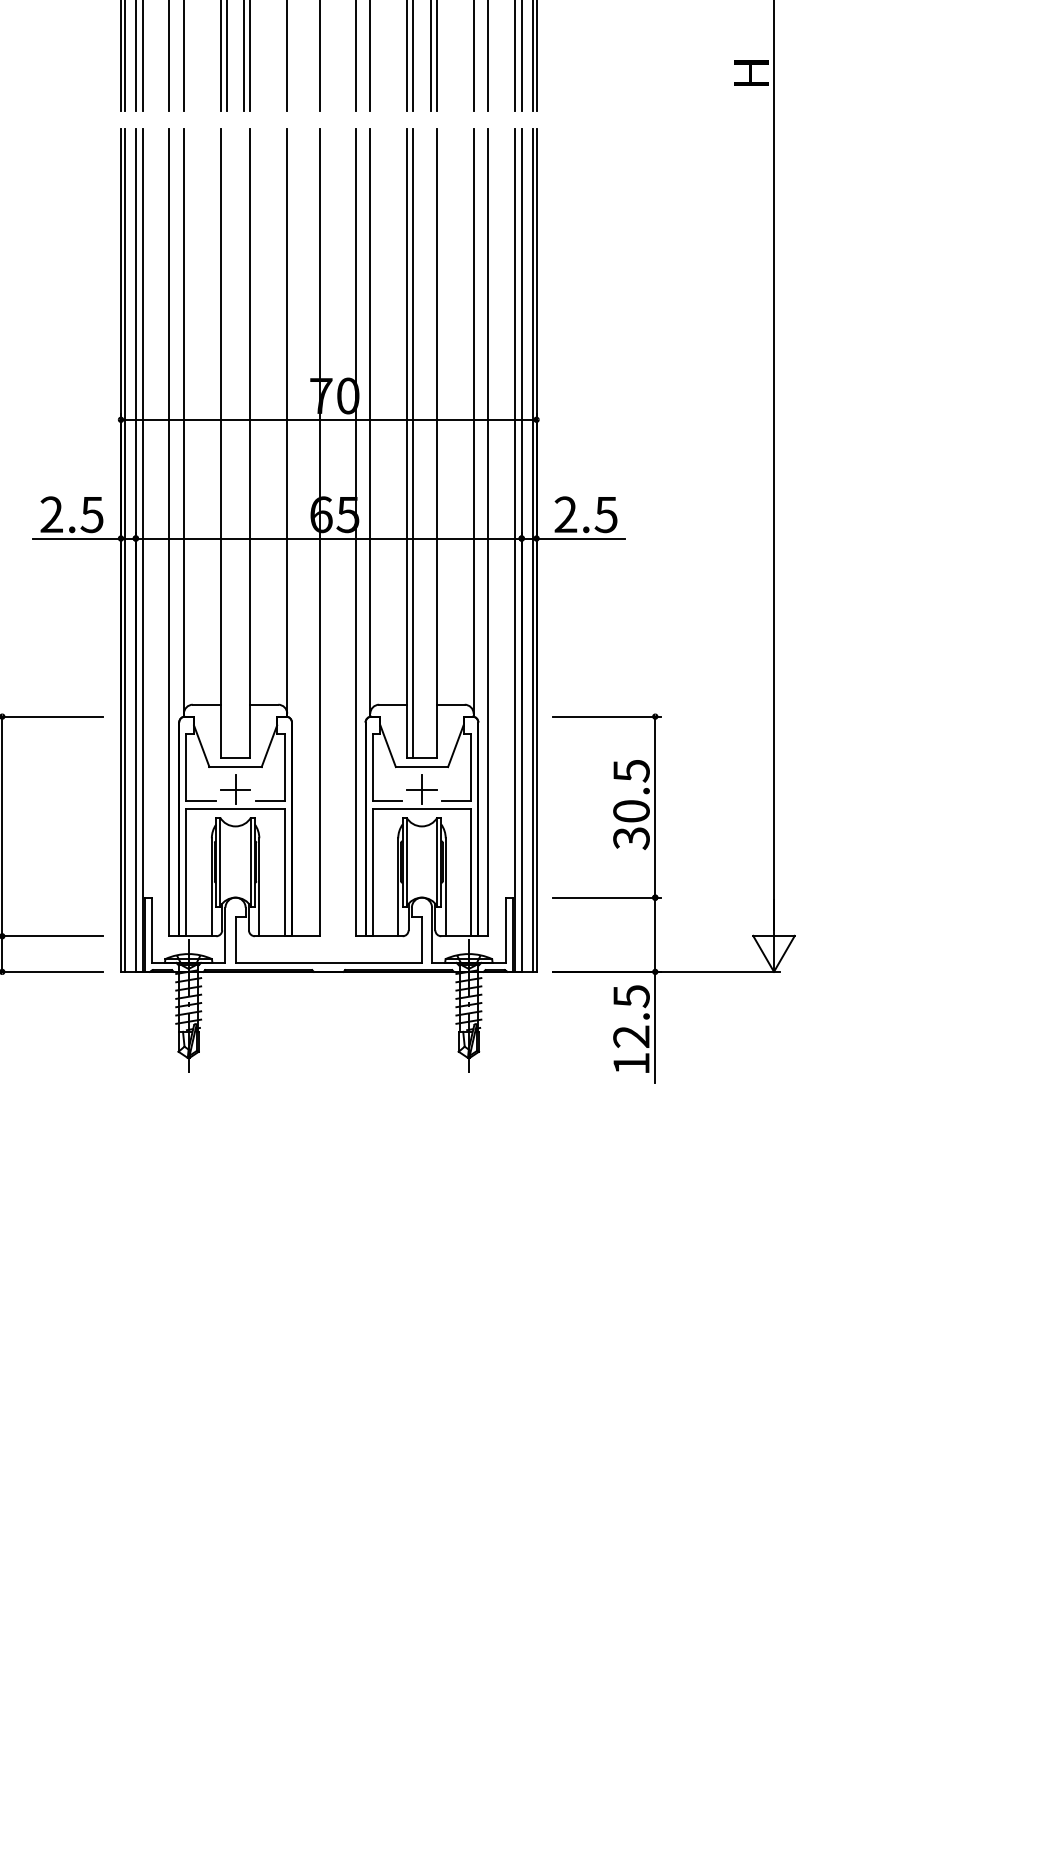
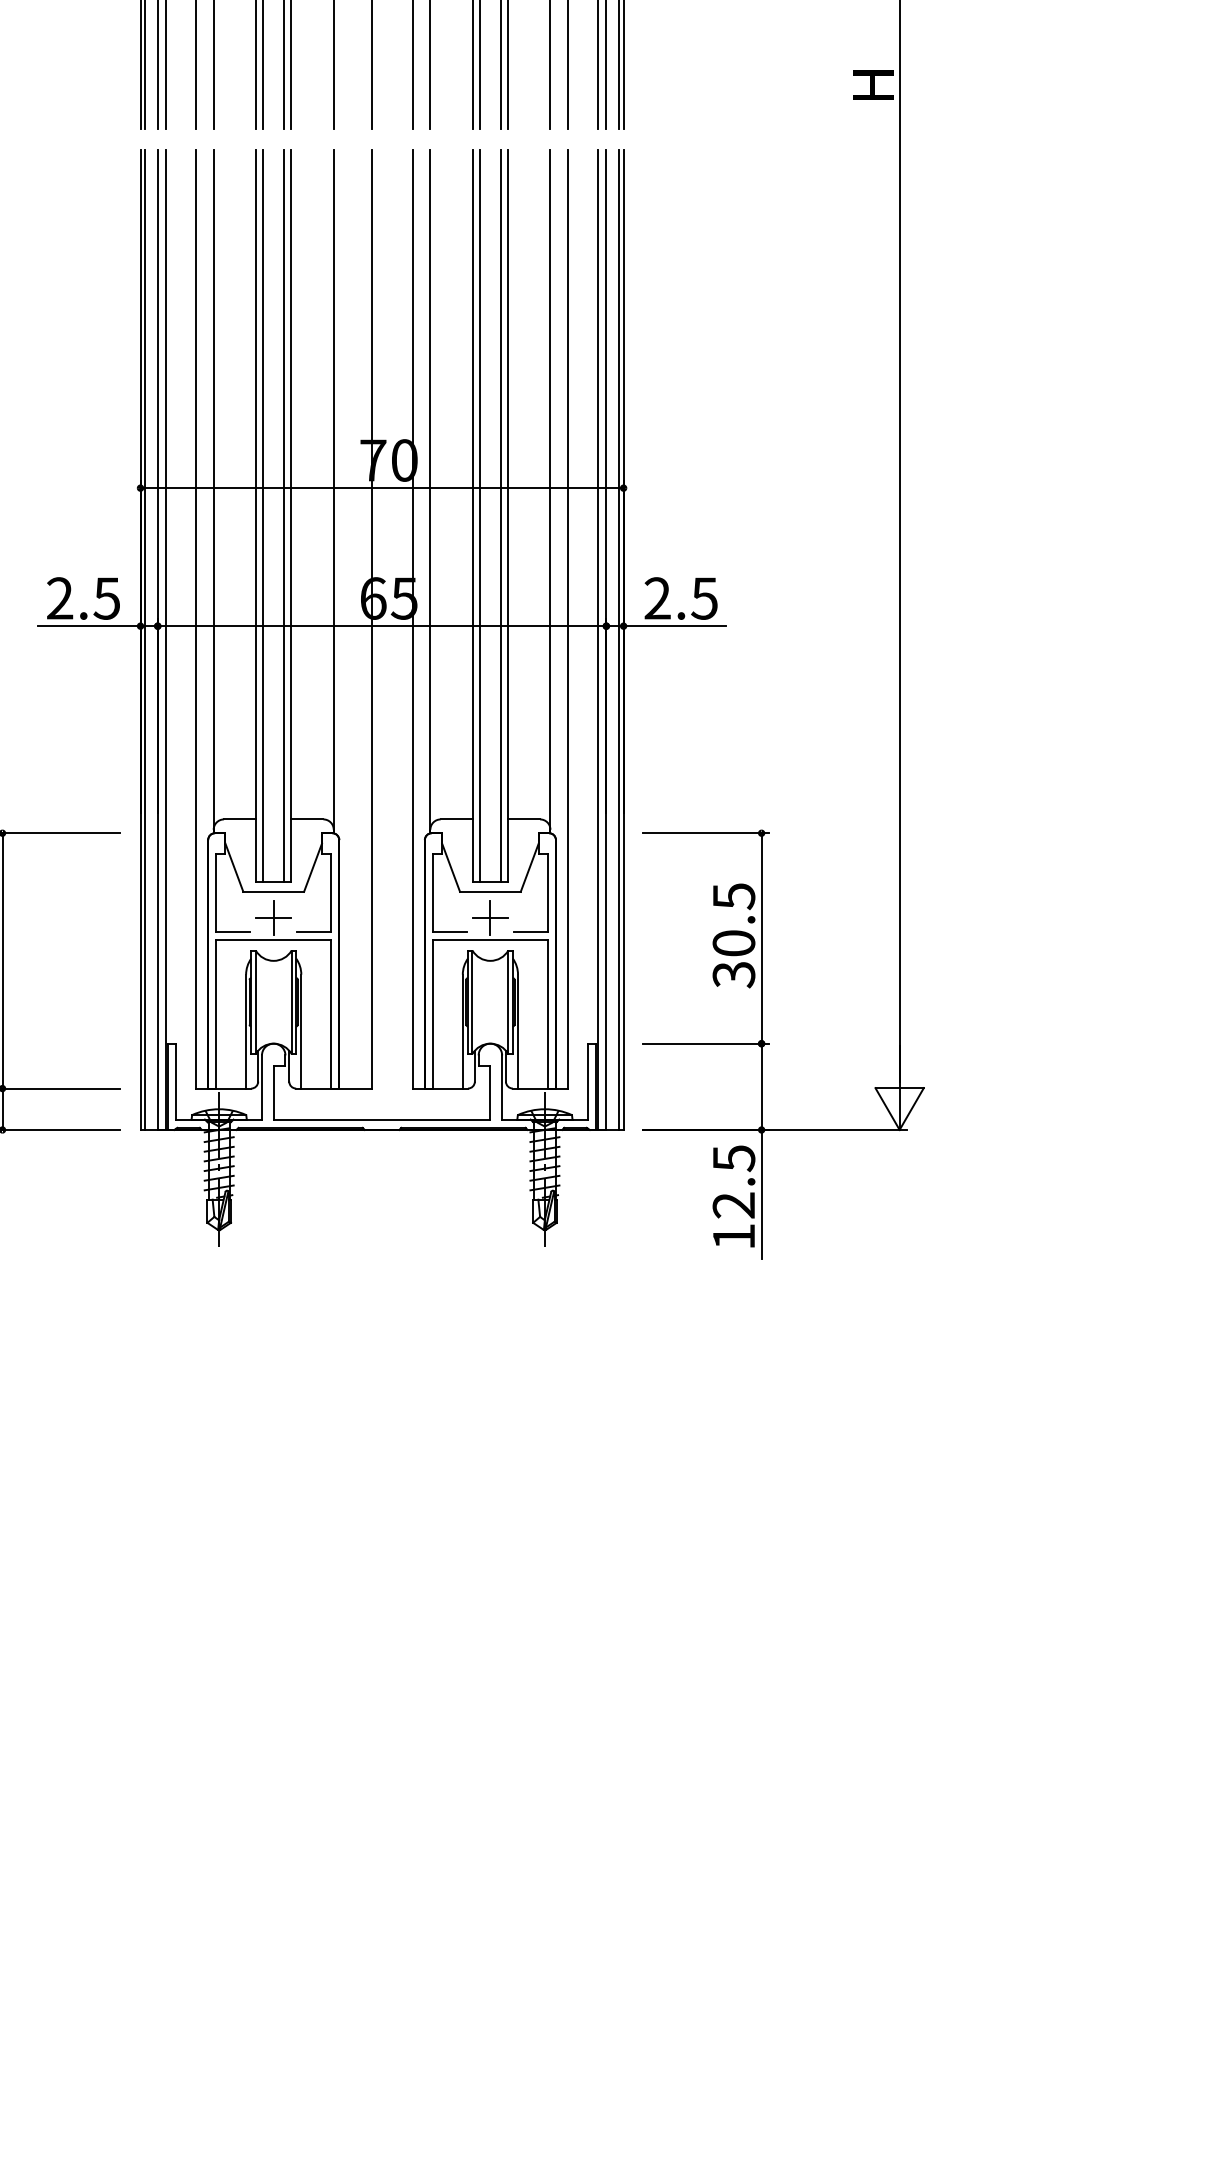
line: (226, 443) -> (263, 515), added
line: (244, 443) -> (284, 515), added
line: (430, 443) -> (500, 515), added

